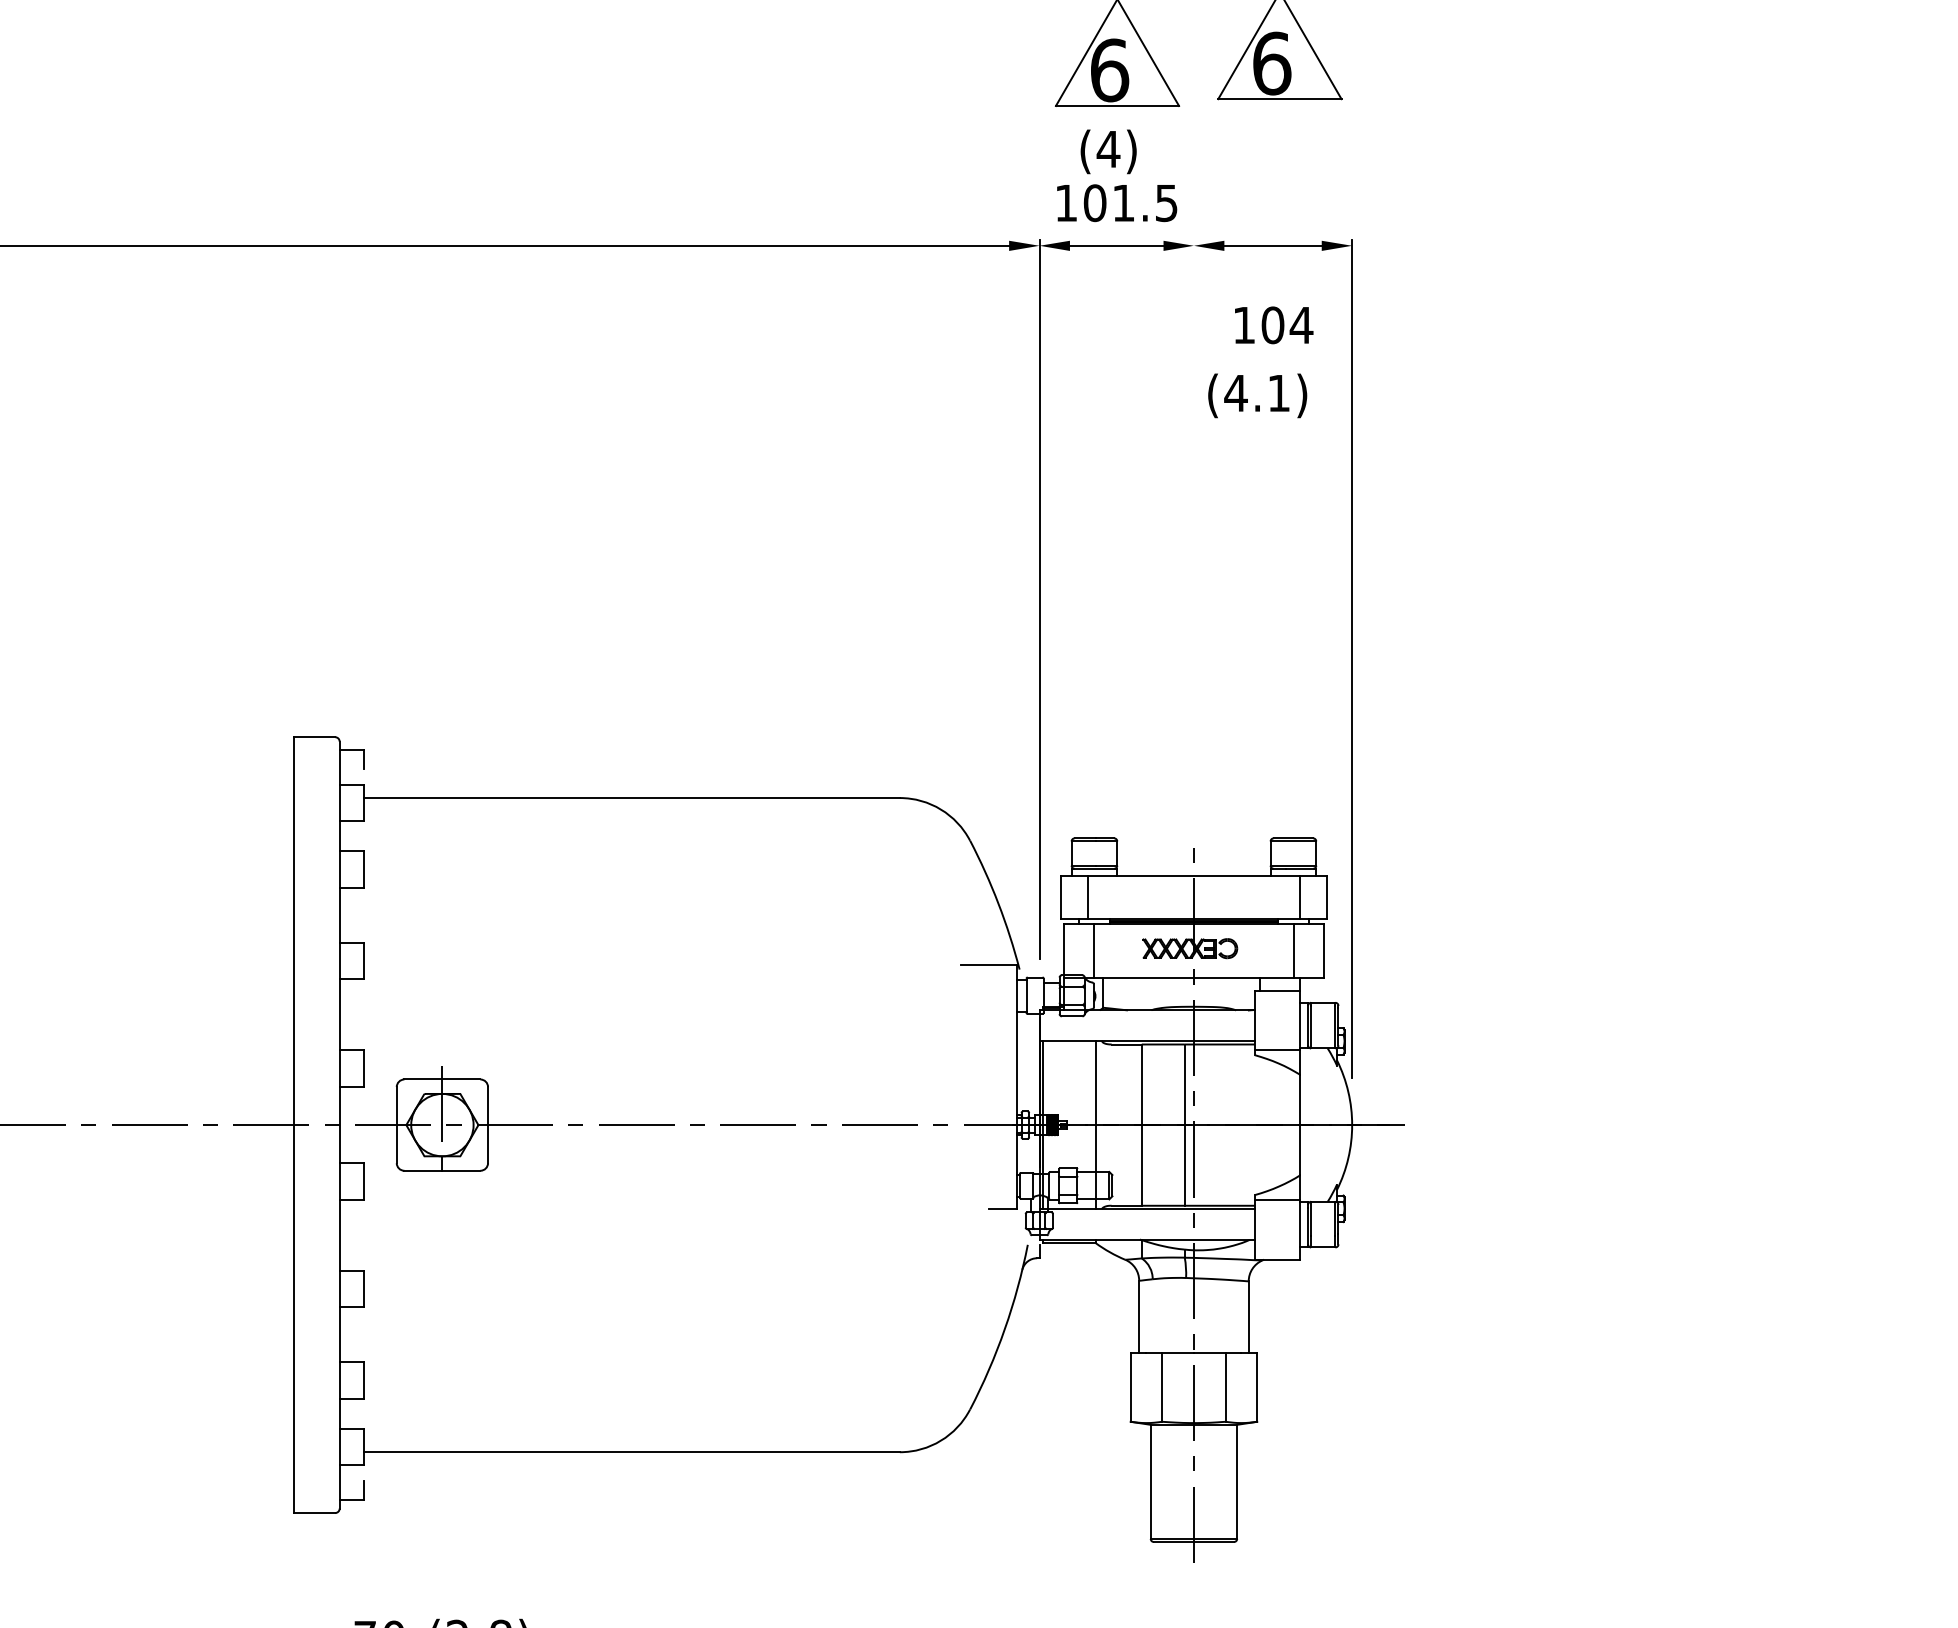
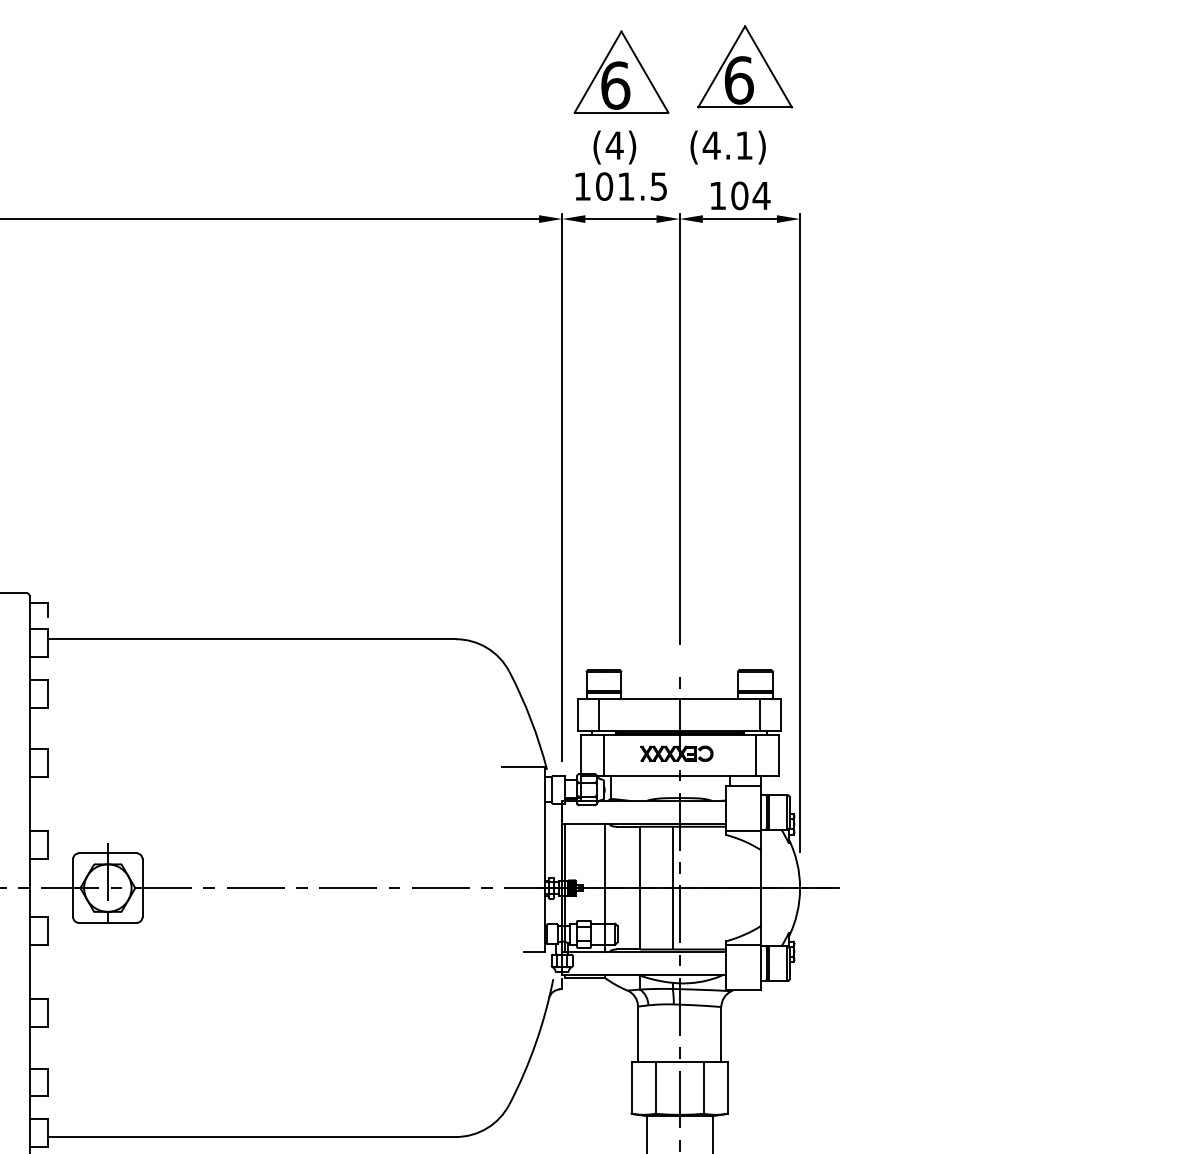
text: (1274, 325) -> (740, 195), moved
text: (1257, 395) -> (728, 147), moved
line: (1193, 521) -> (679, 428), added

